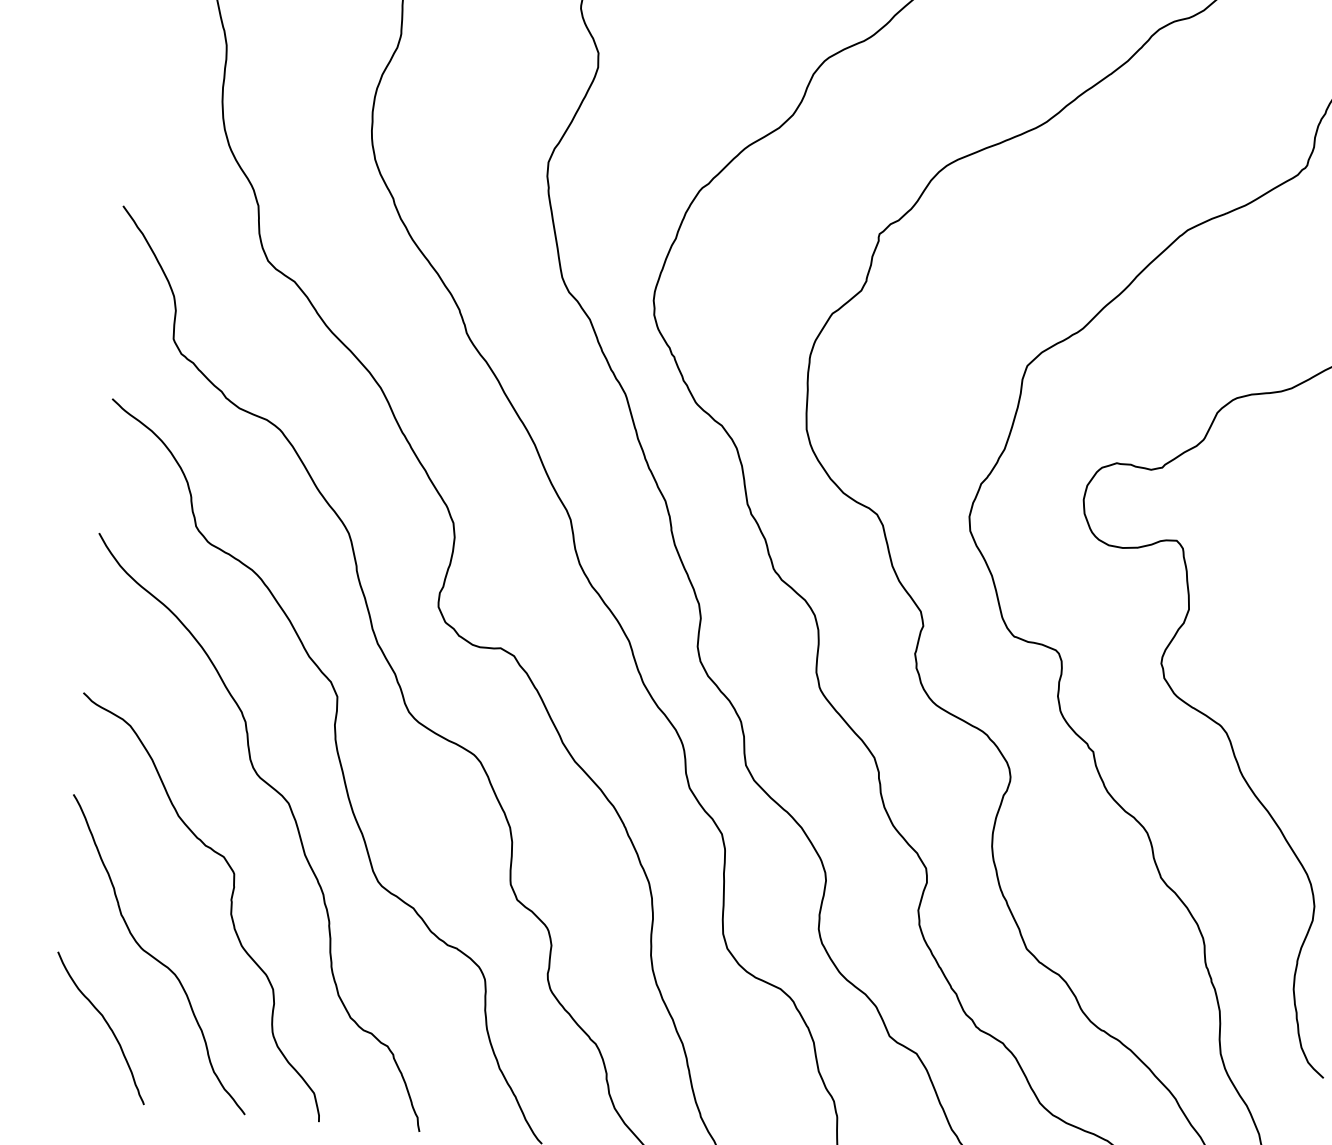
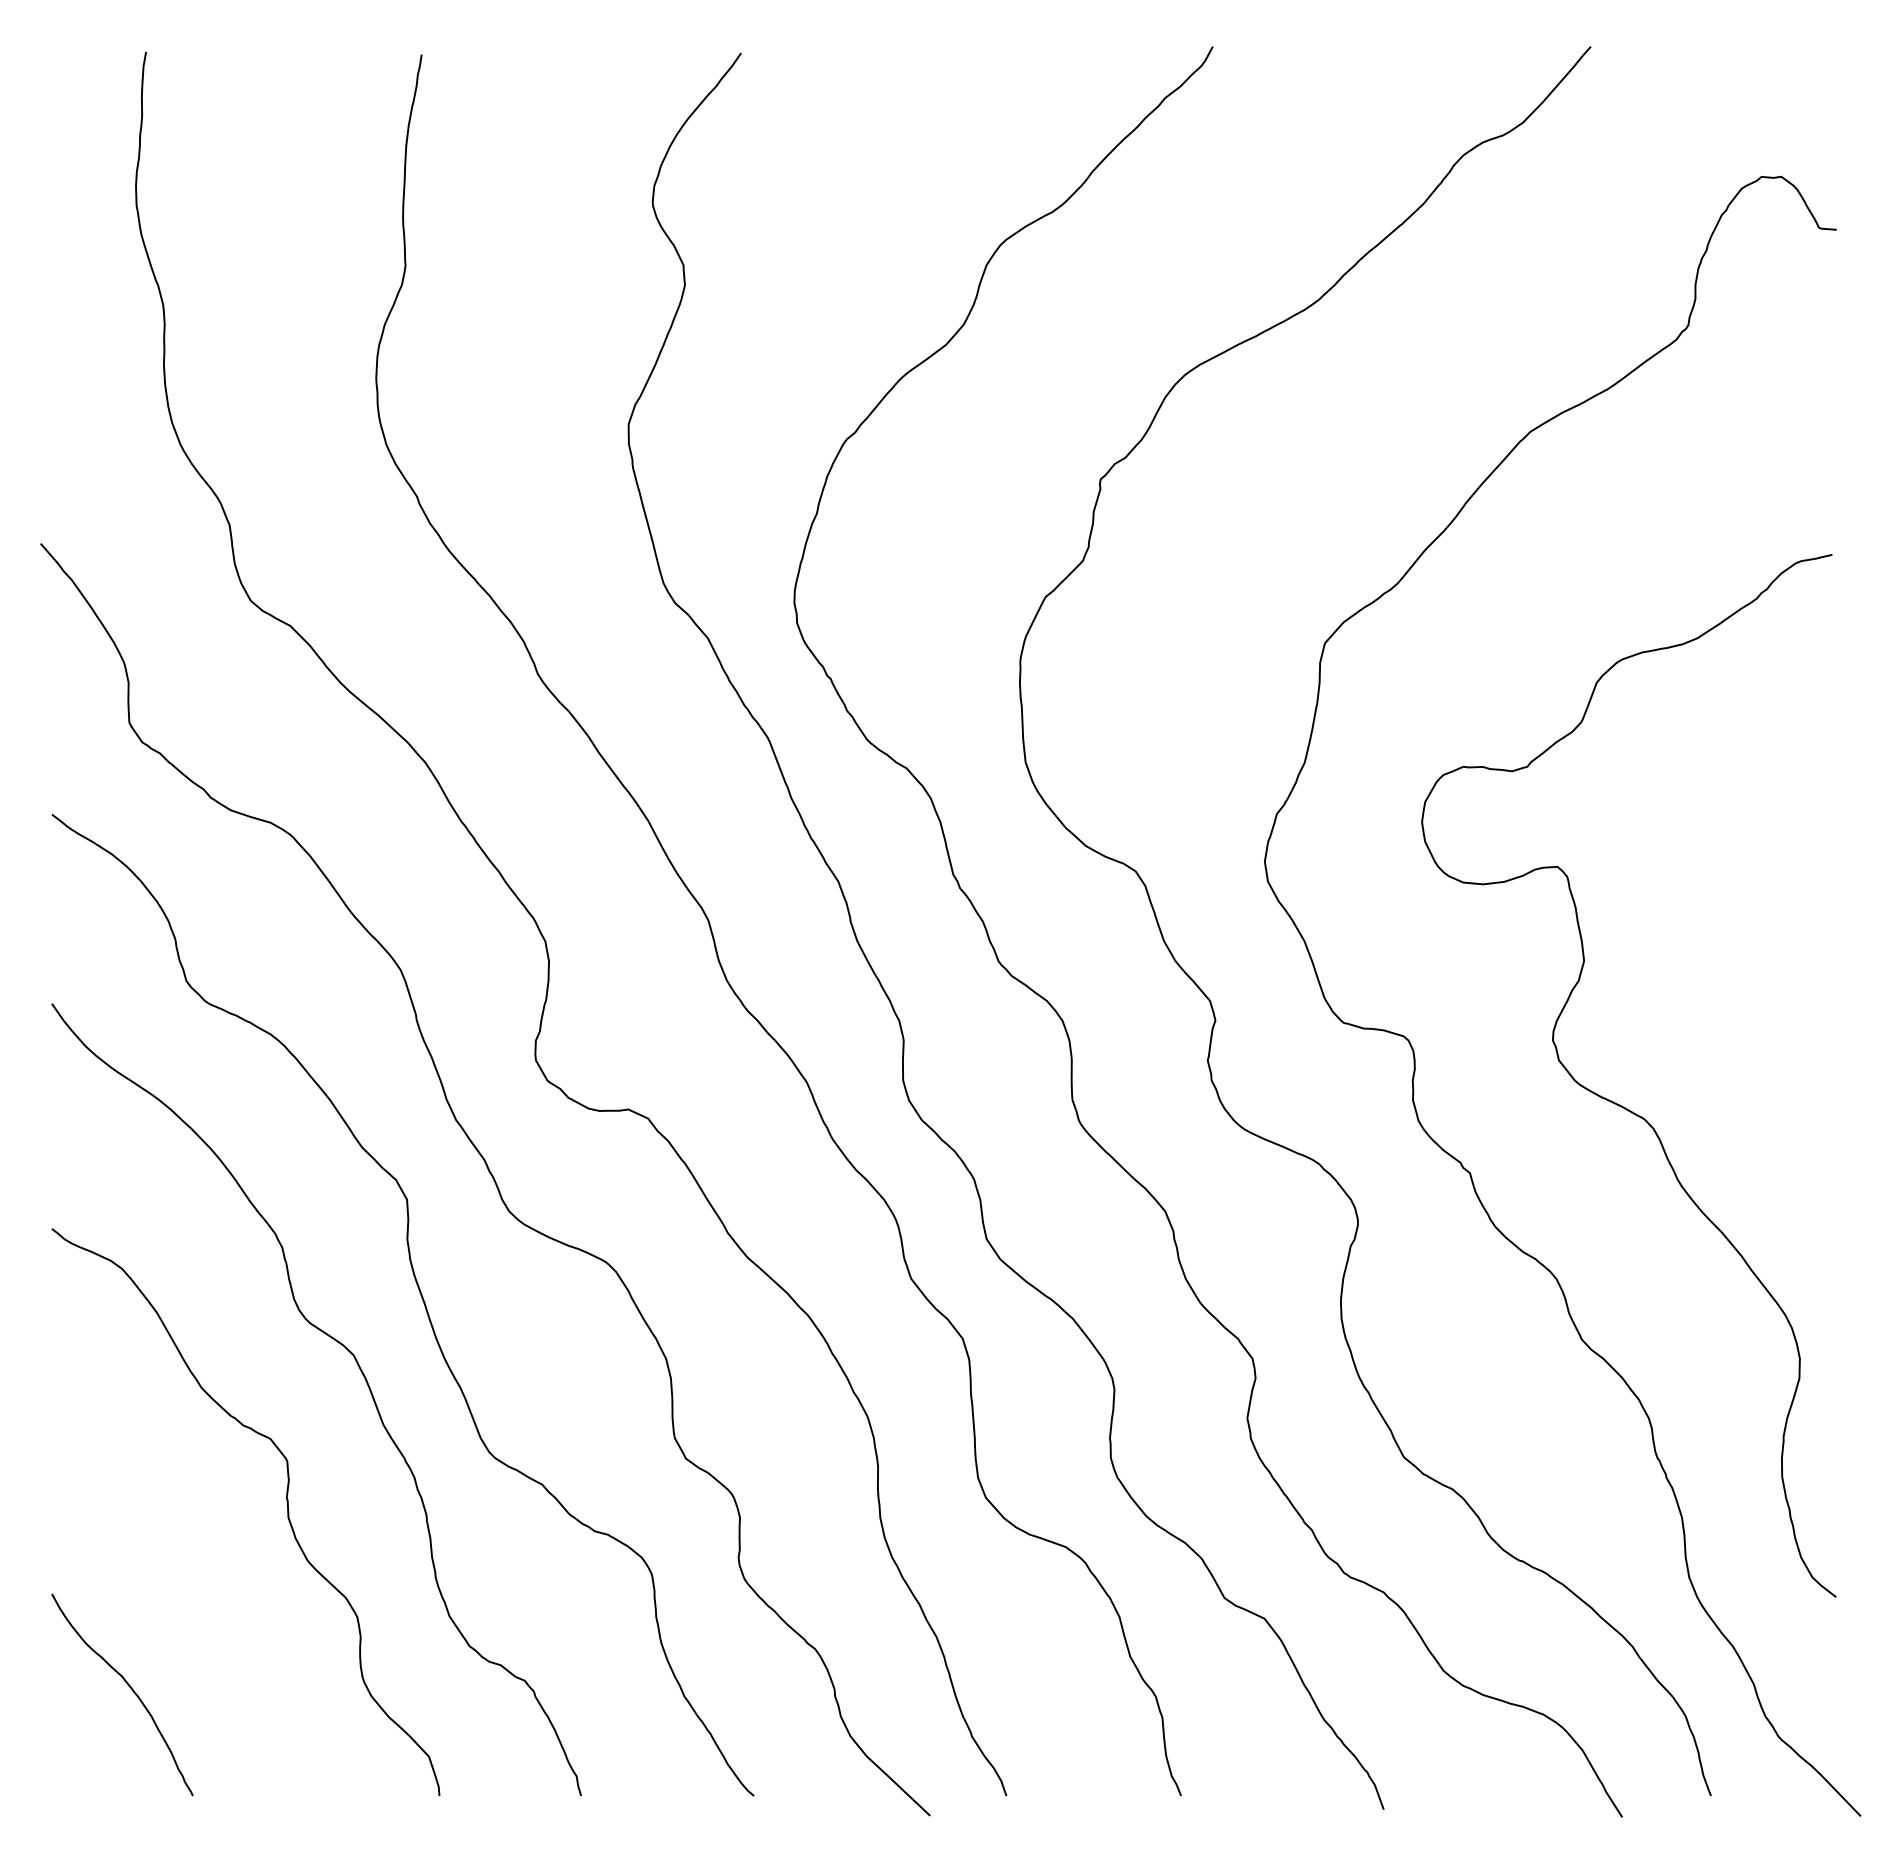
curve: (155, 958) -> (189, 1589), removed

